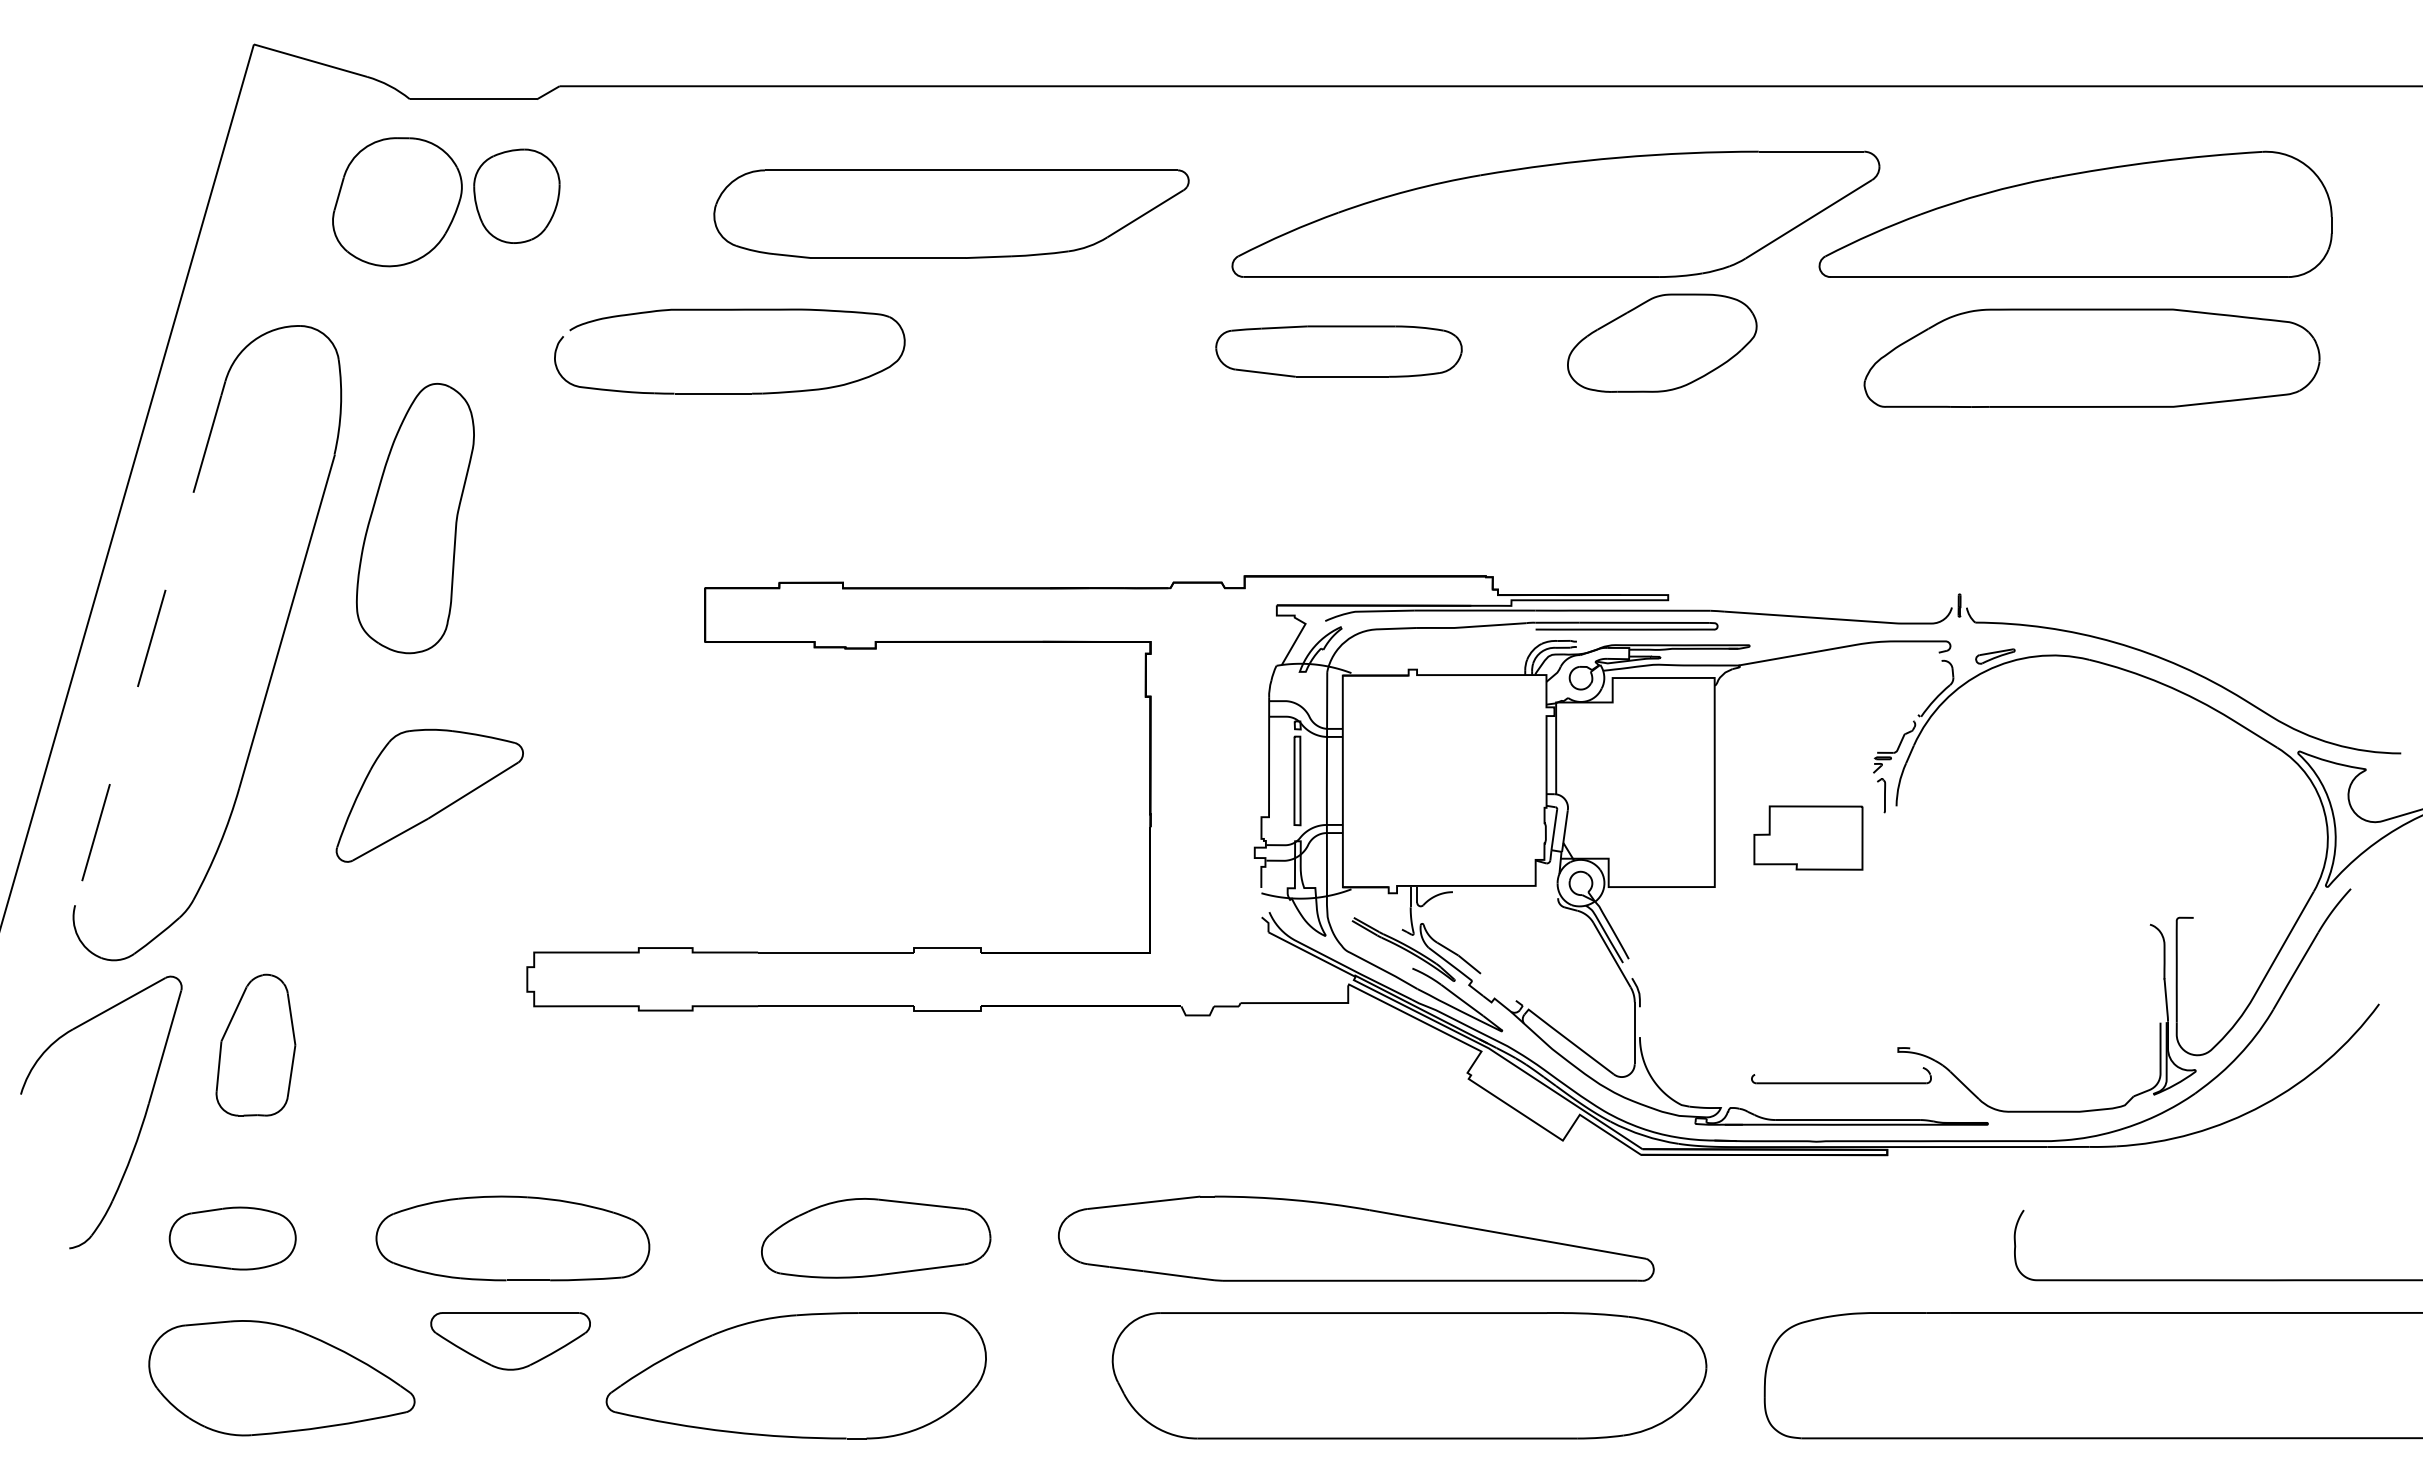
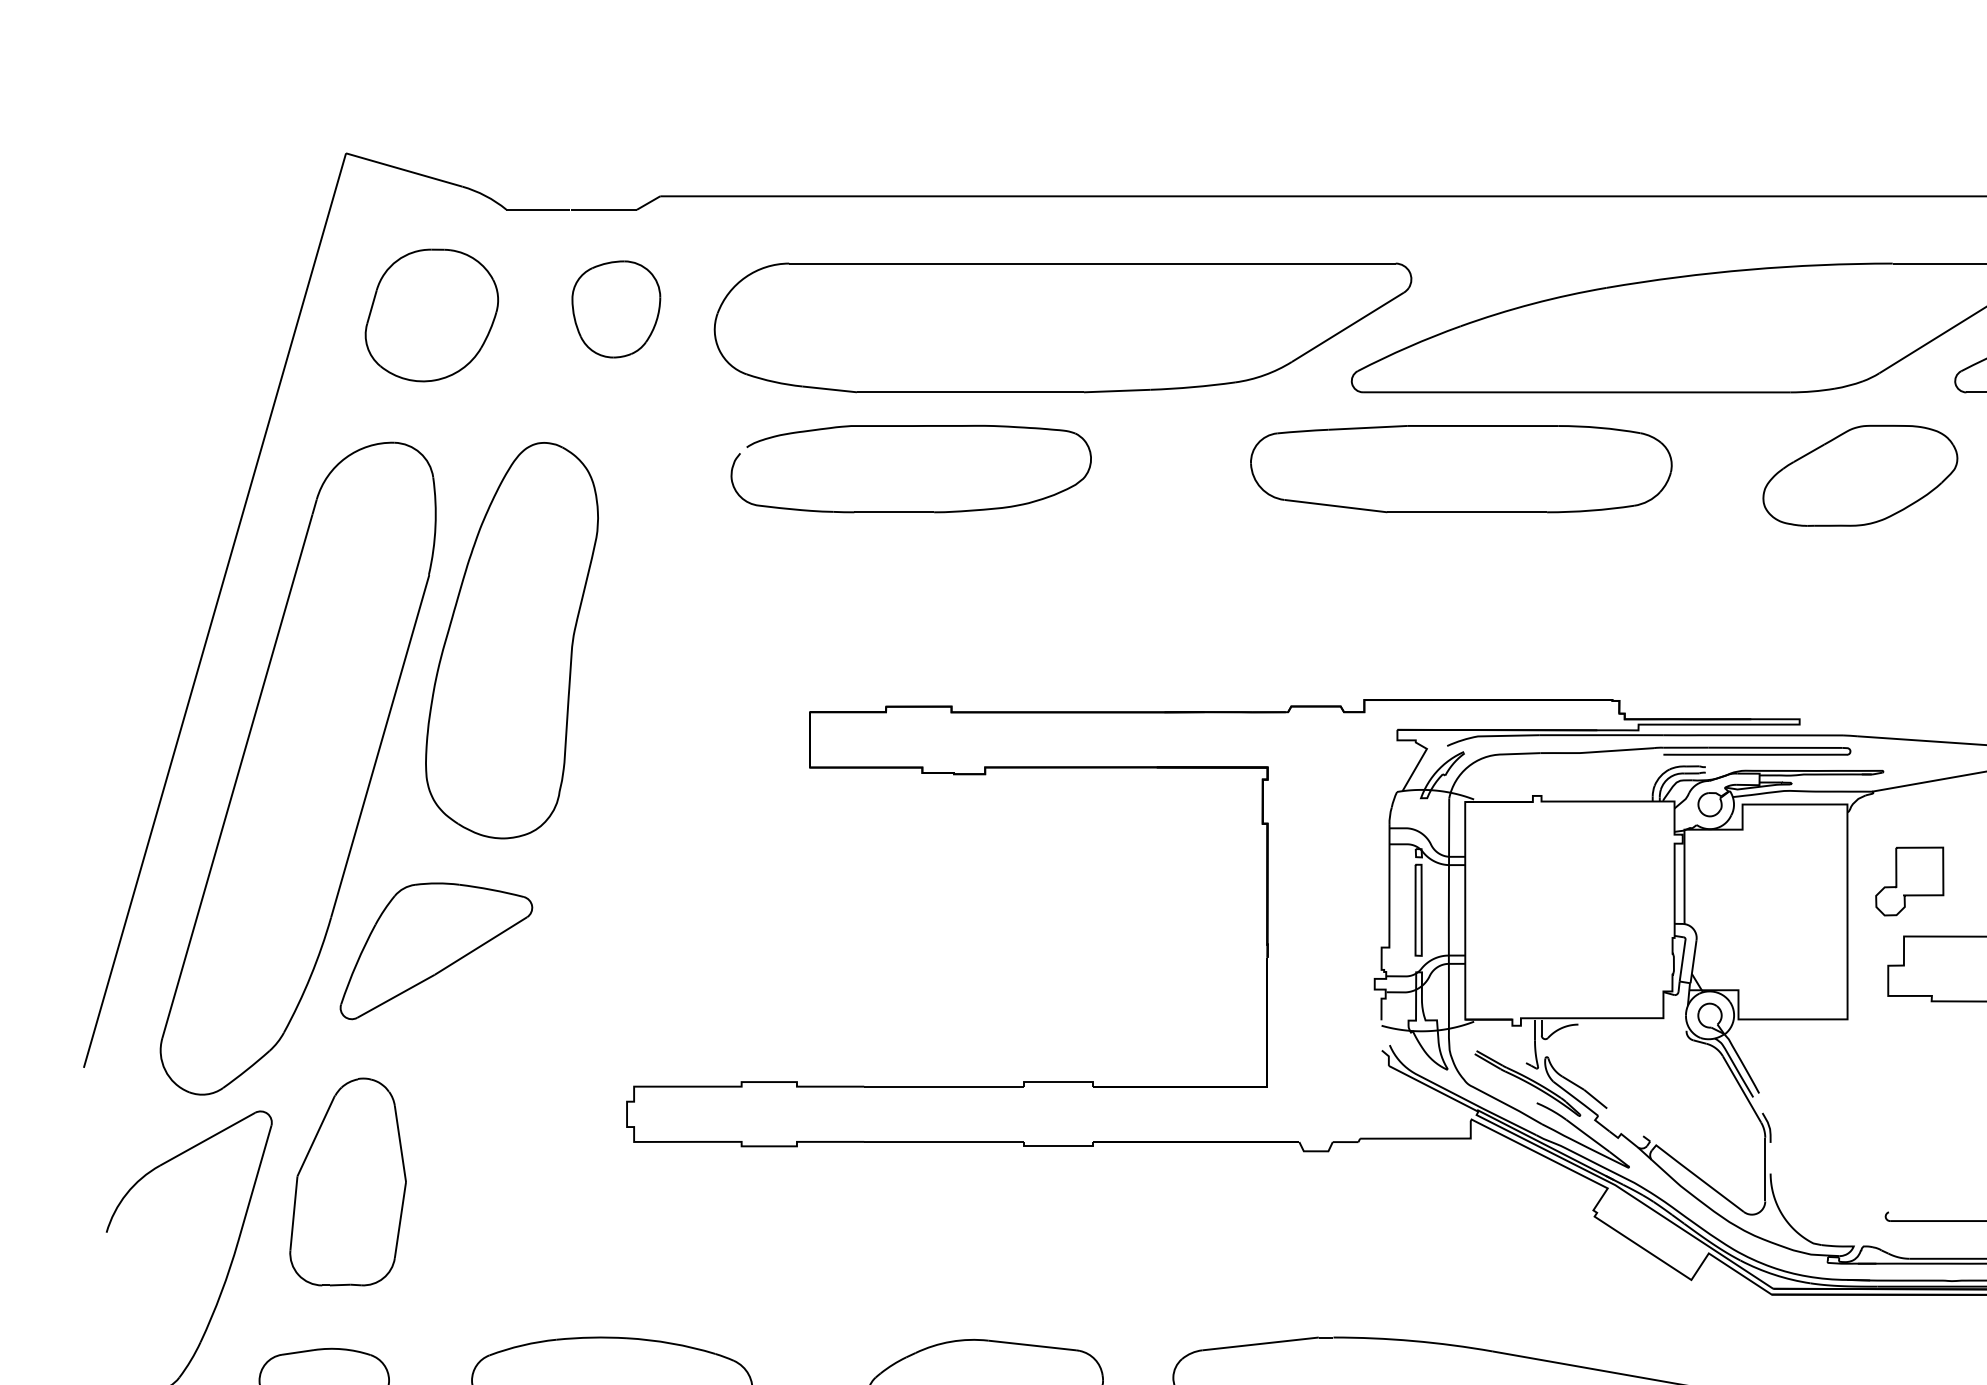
part: (397, 202) -> (431, 315), moved
part: (951, 213) -> (1063, 327), size x1.43
part: (729, 310) -> (910, 426), moved
part: (1662, 342) -> (1860, 475), moved
part: (1338, 351) -> (1460, 468), size x1.67
part: (415, 518) -> (512, 640), size x1.43
line: (148, 650) -> (237, 776), dashed -> solid
part: (1774, 752) -> (1908, 881), added
part: (429, 795) -> (436, 950), moved
part: (255, 1044) -> (347, 1181), size x1.43

